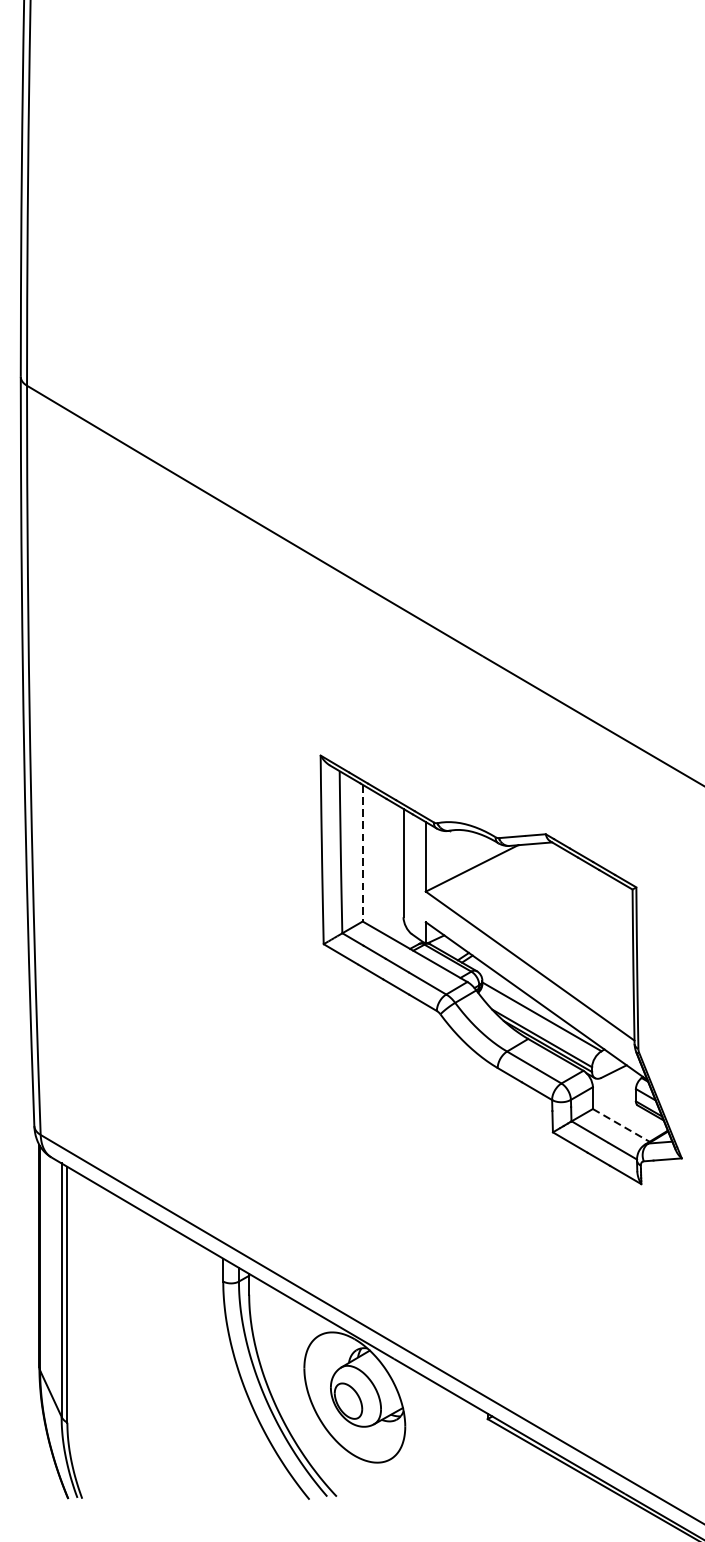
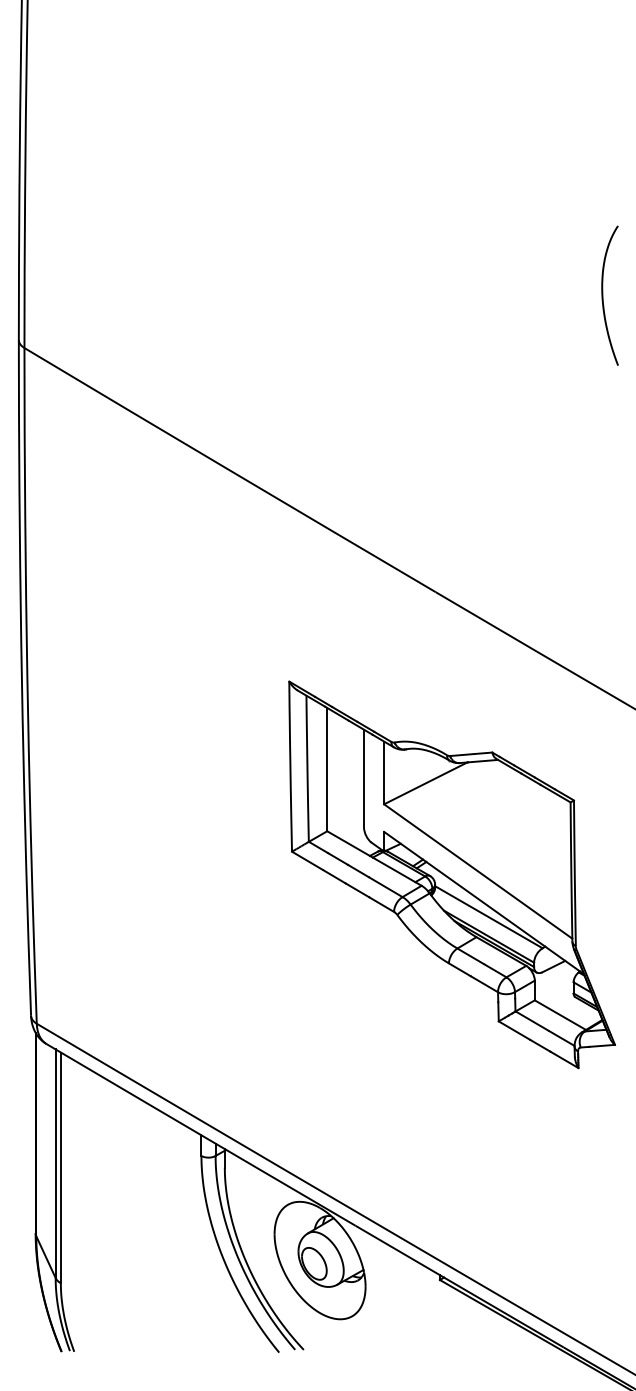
curve: (669, 327) -> (603, 295), added
line: (363, 853) -> (327, 769), dashed -> solid
line: (621, 1125) -> (560, 1015), dashed -> solid

